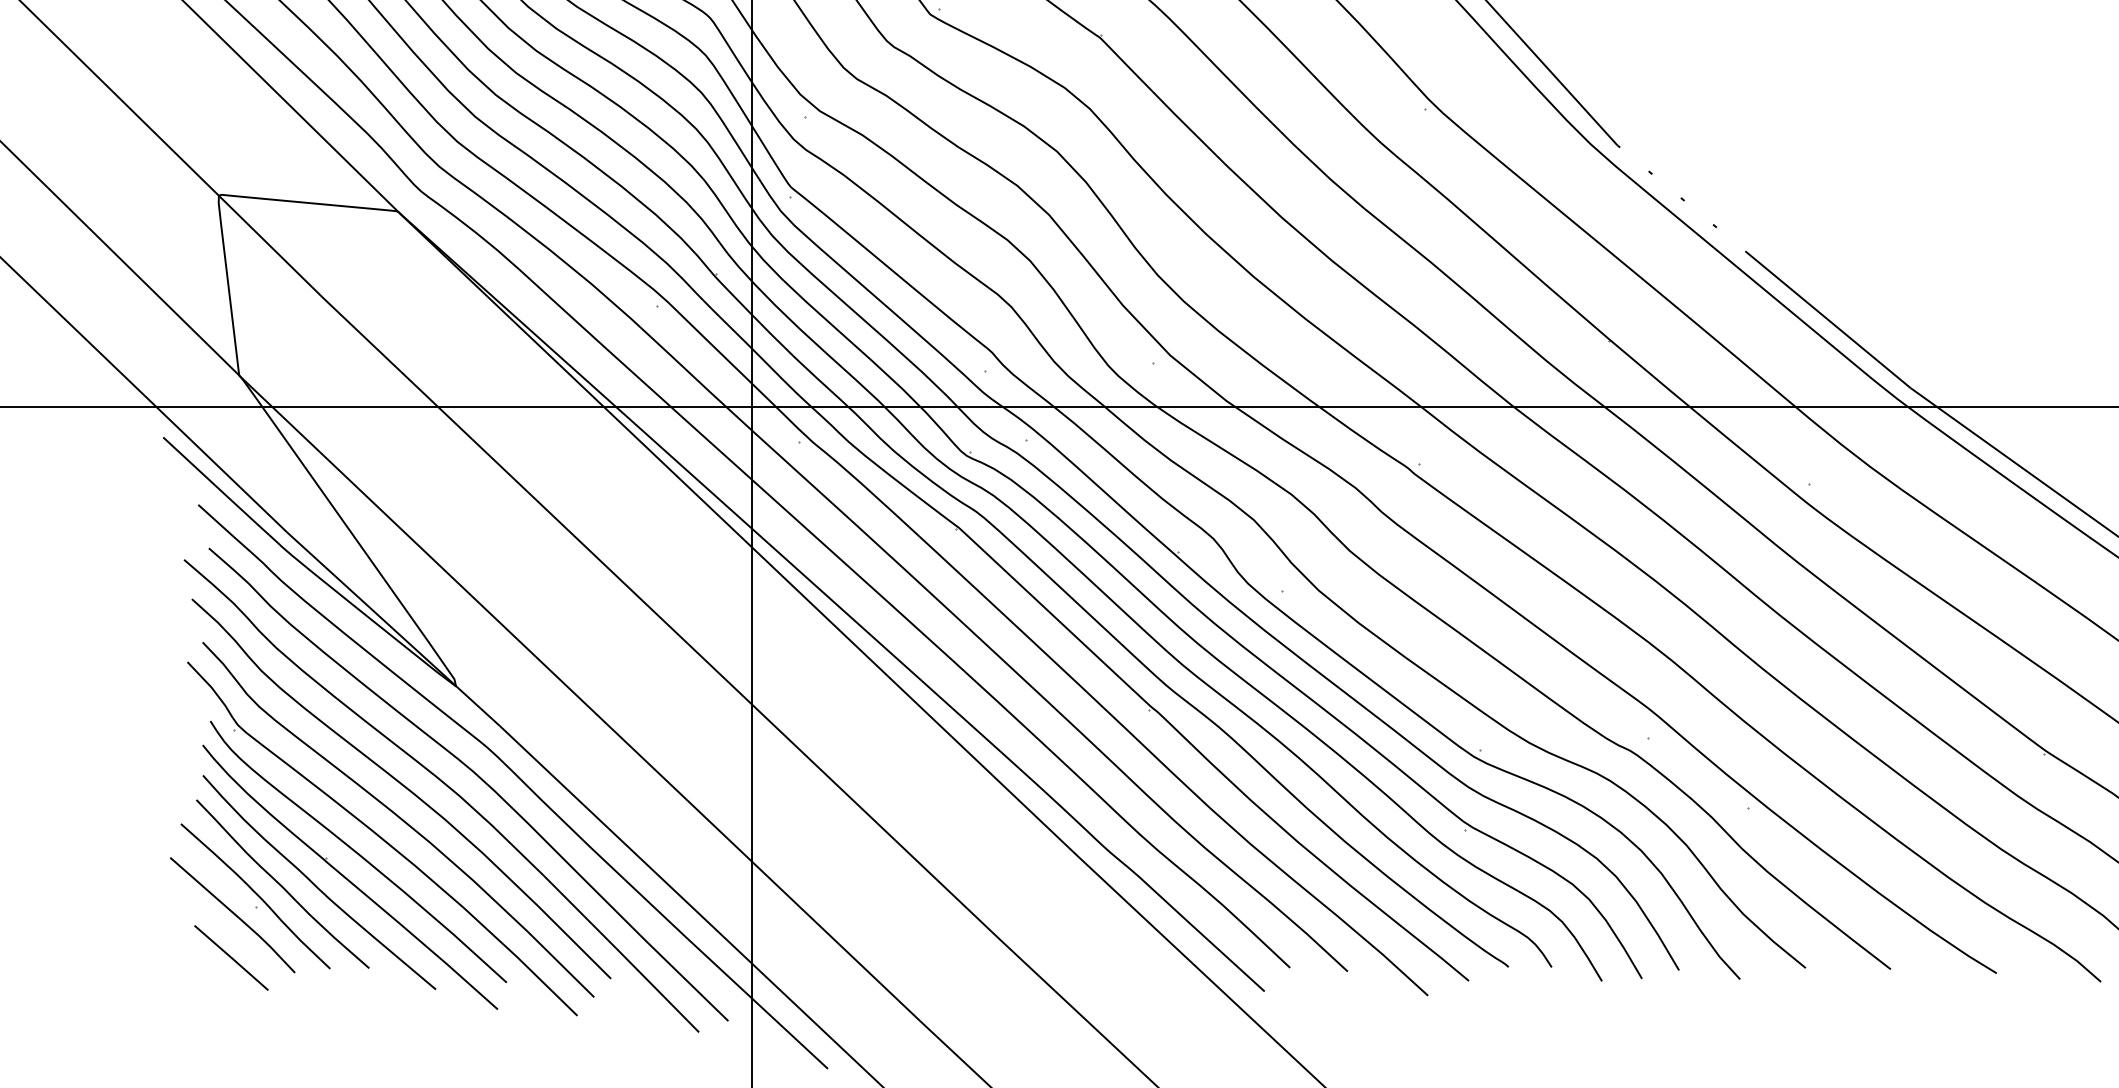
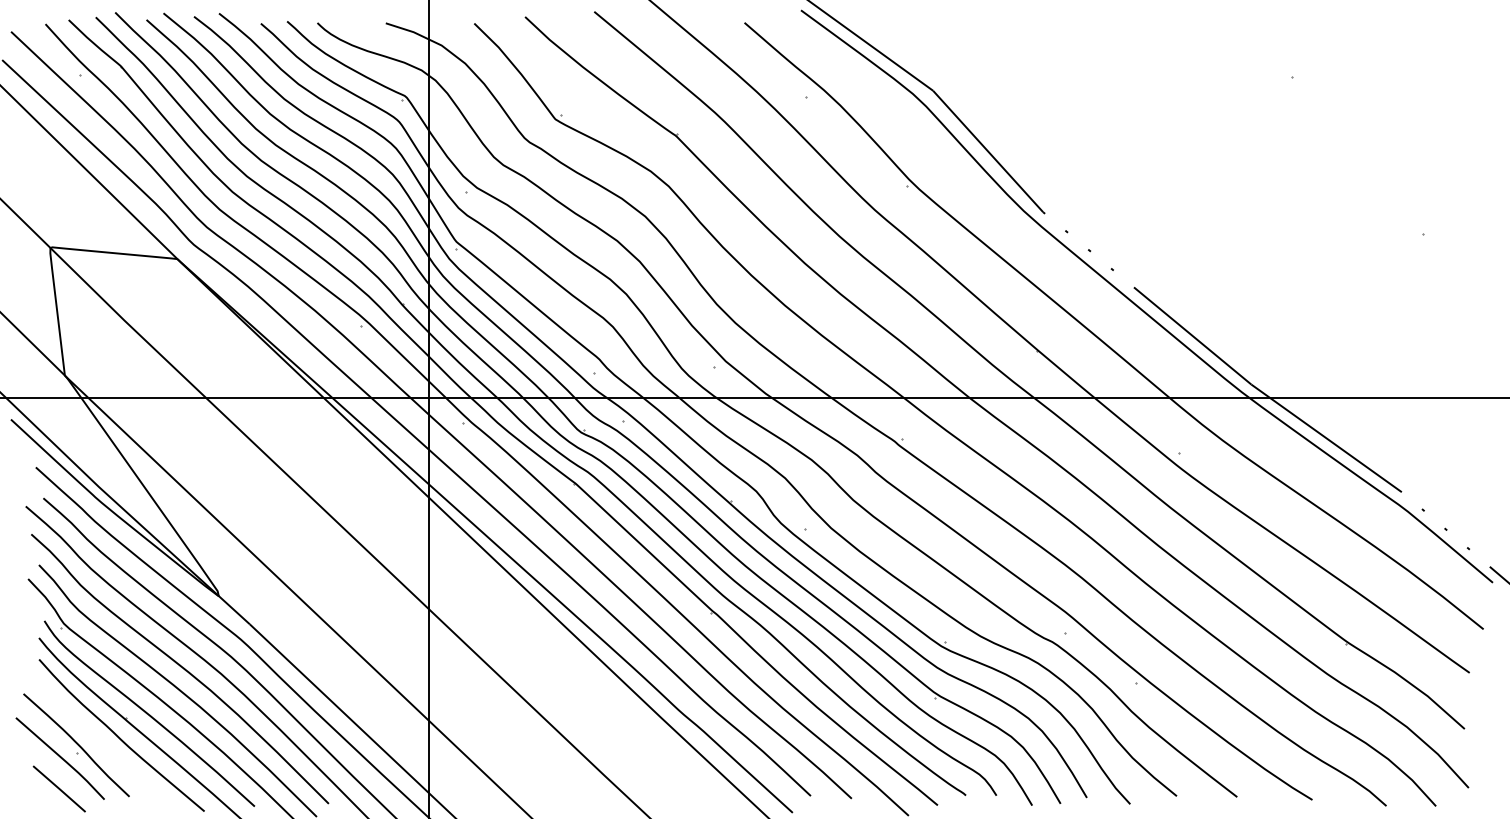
curve: (280, 883) -> (94, 736), removed

